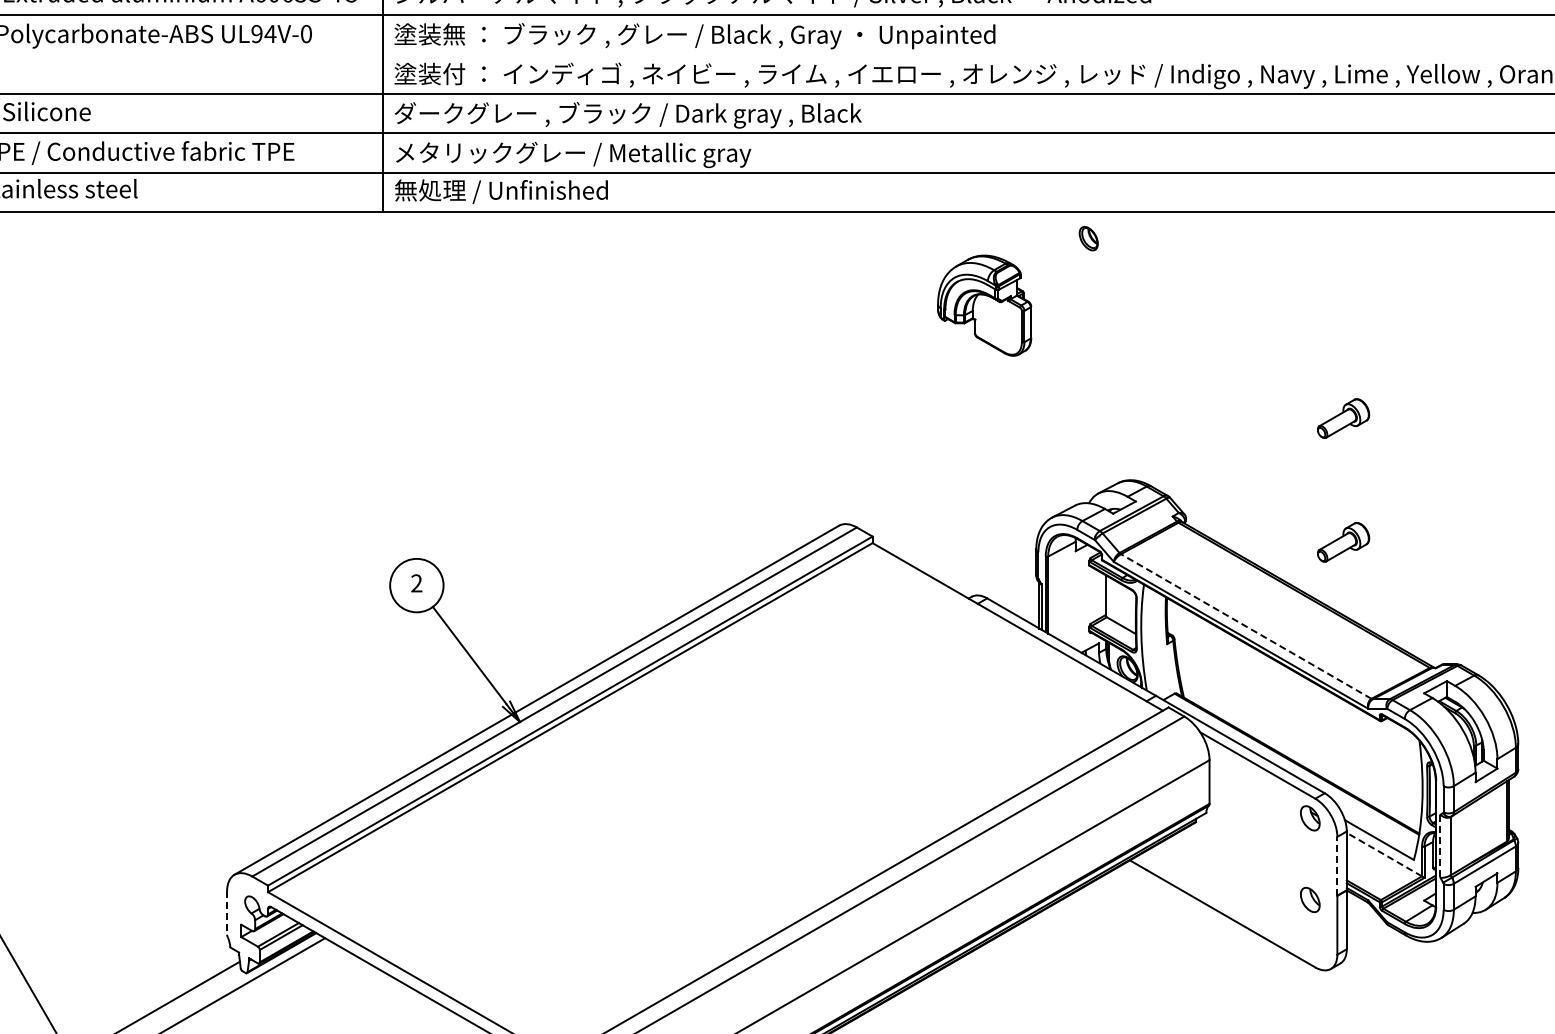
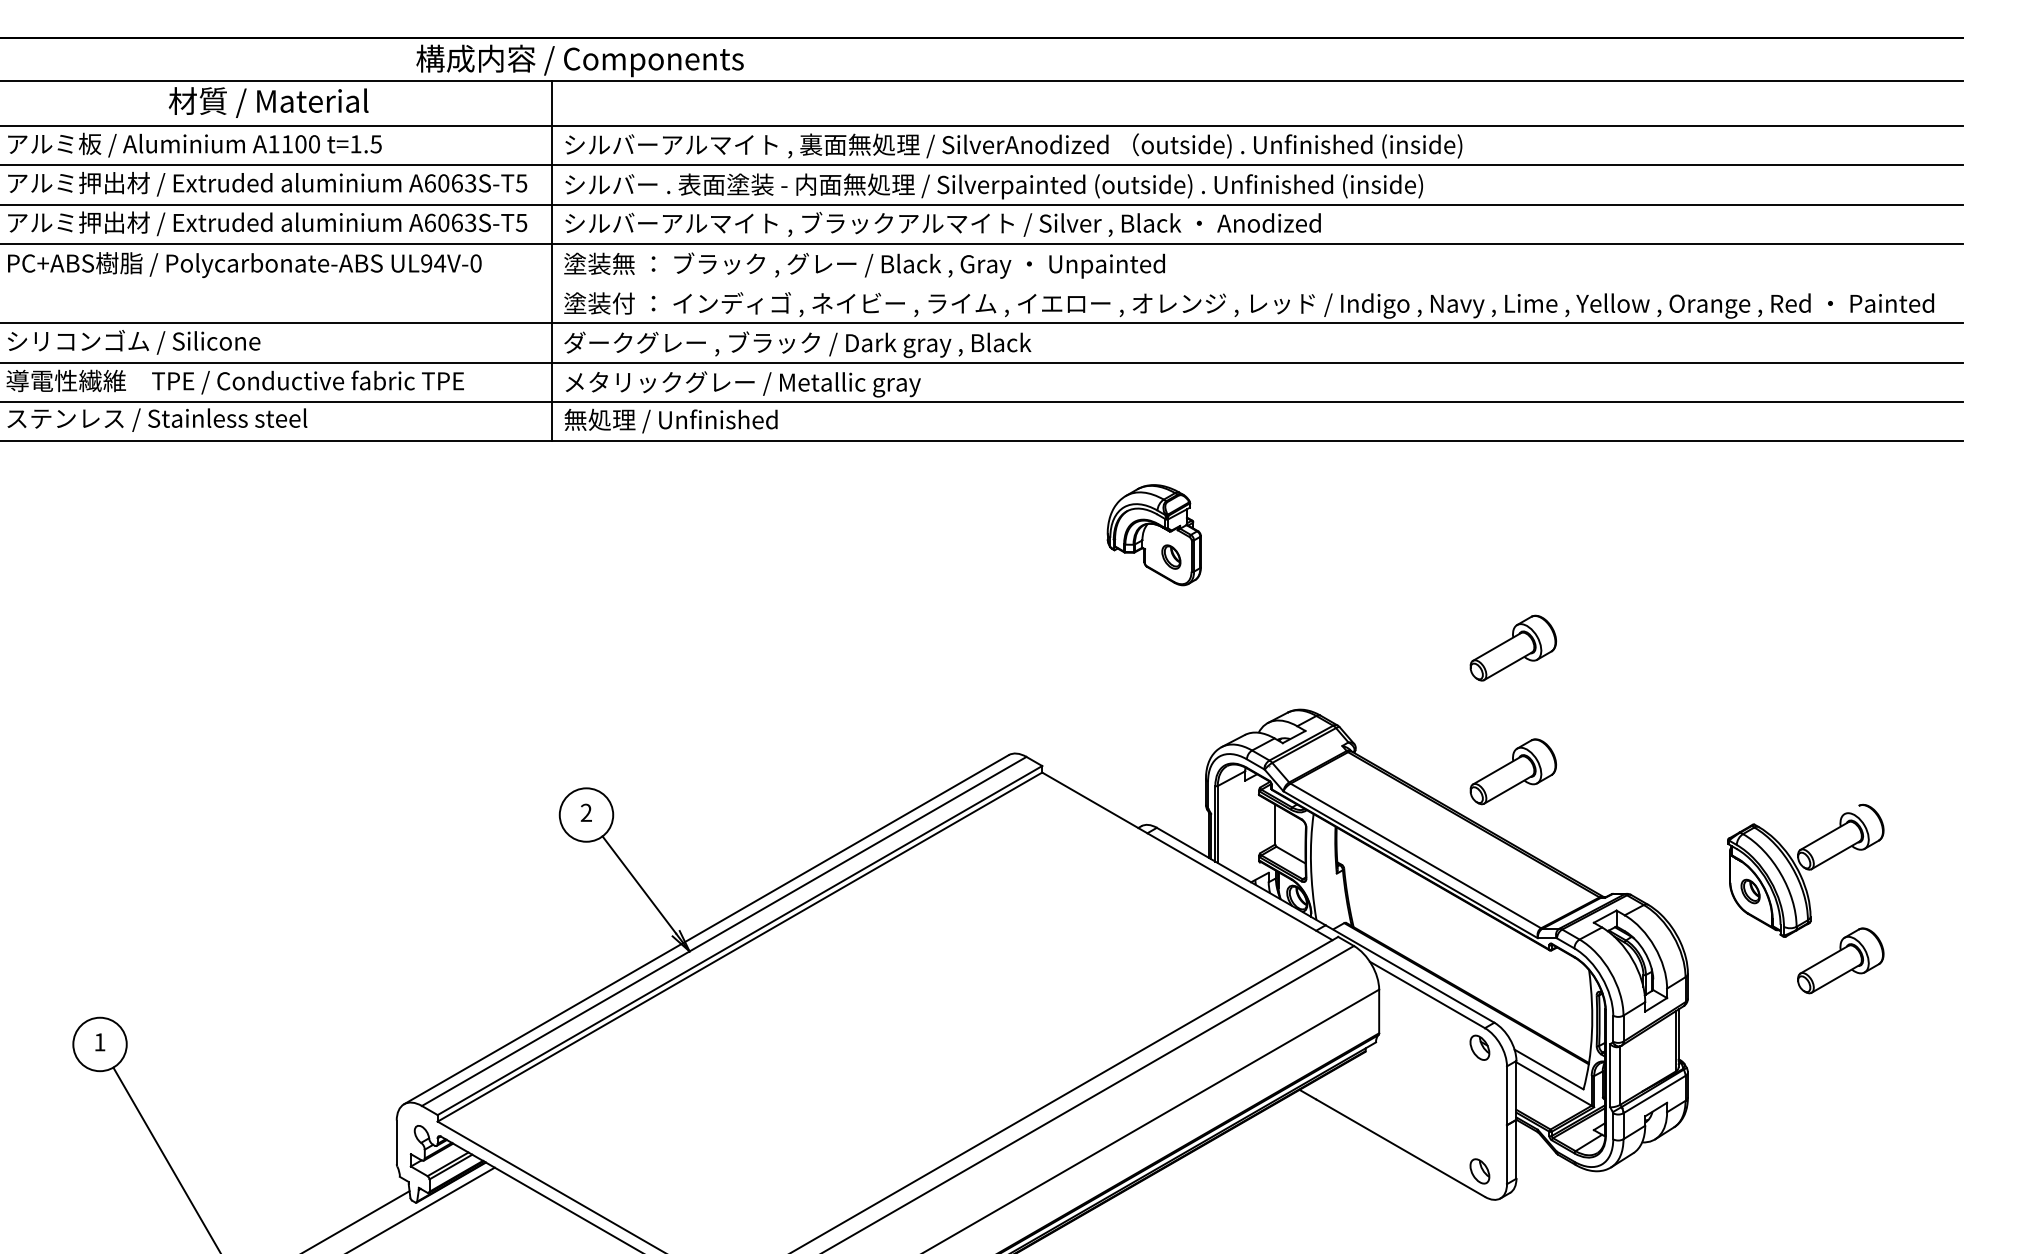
part: (1088, 238) -> (1171, 556), moved
part: (1342, 418) -> (1512, 647), size x1.67
part: (1342, 542) -> (1512, 771), size x1.67
line: (1245, 626) -> (1415, 855), dashed -> solid
line: (1440, 846) -> (1610, 1075), dashed -> solid
line: (1383, 854) -> (1553, 1083), dashed -> solid
line: (1337, 866) -> (1507, 1095), dashed -> solid
part: (1309, 900) -> (1479, 1171), moved
line: (226, 913) -> (396, 1142), dashed -> solid

